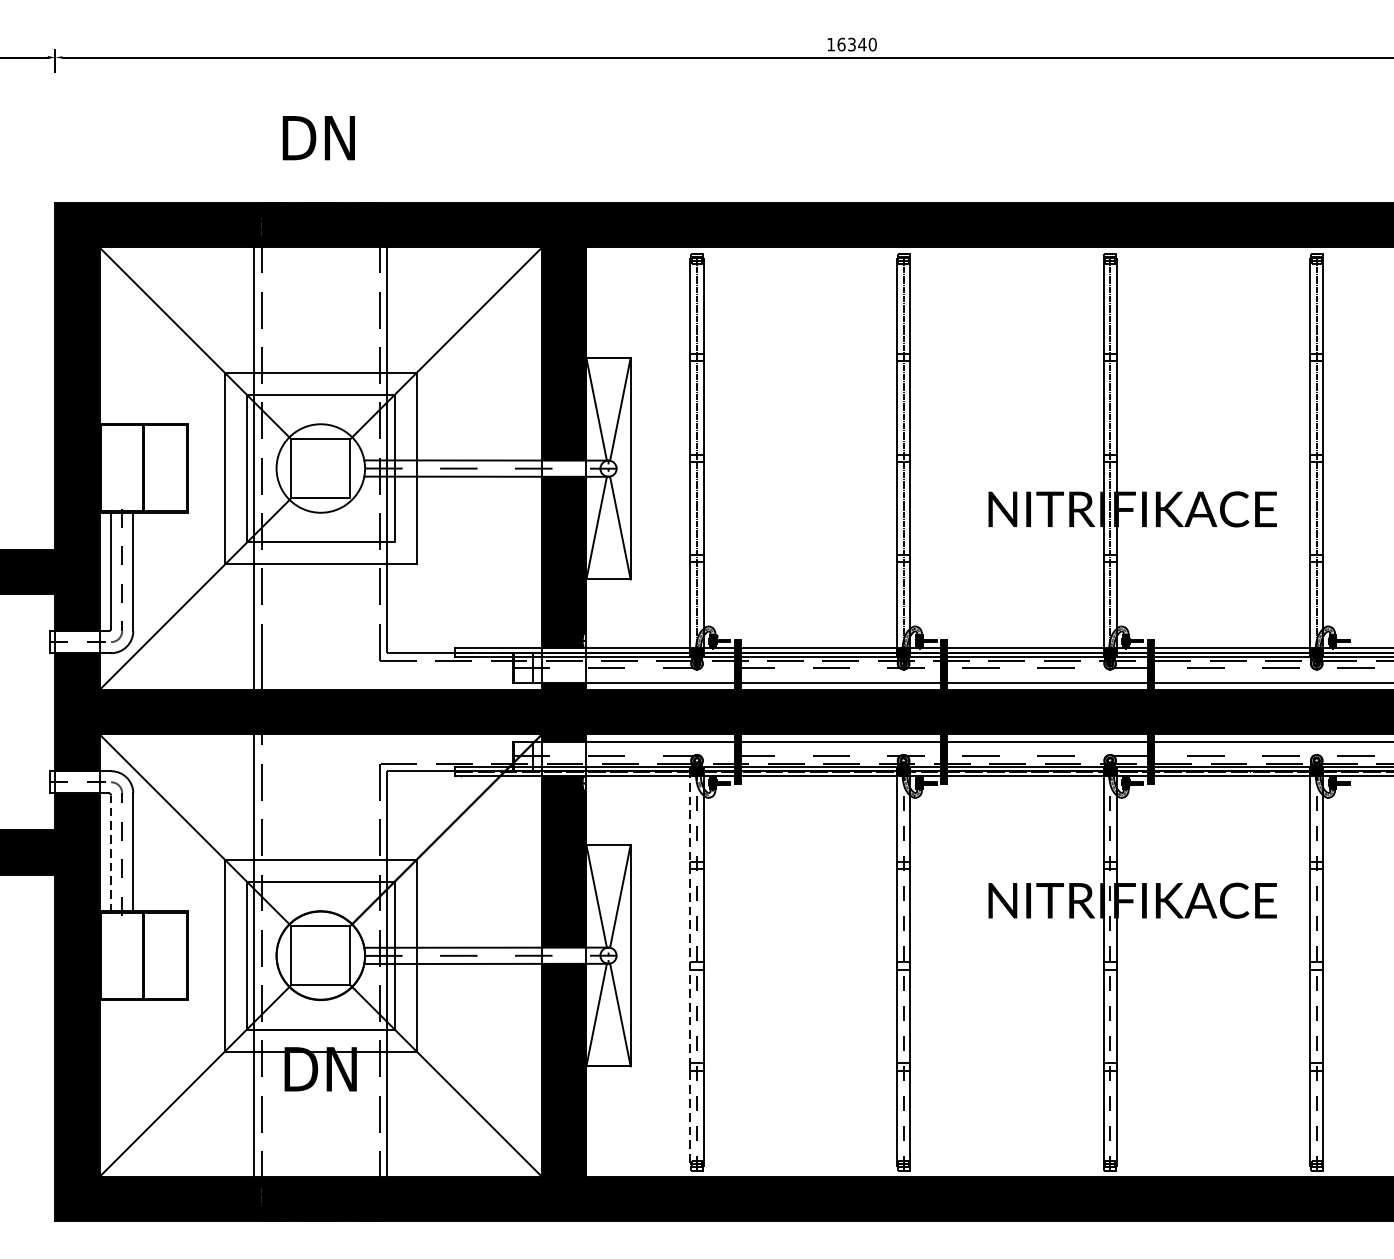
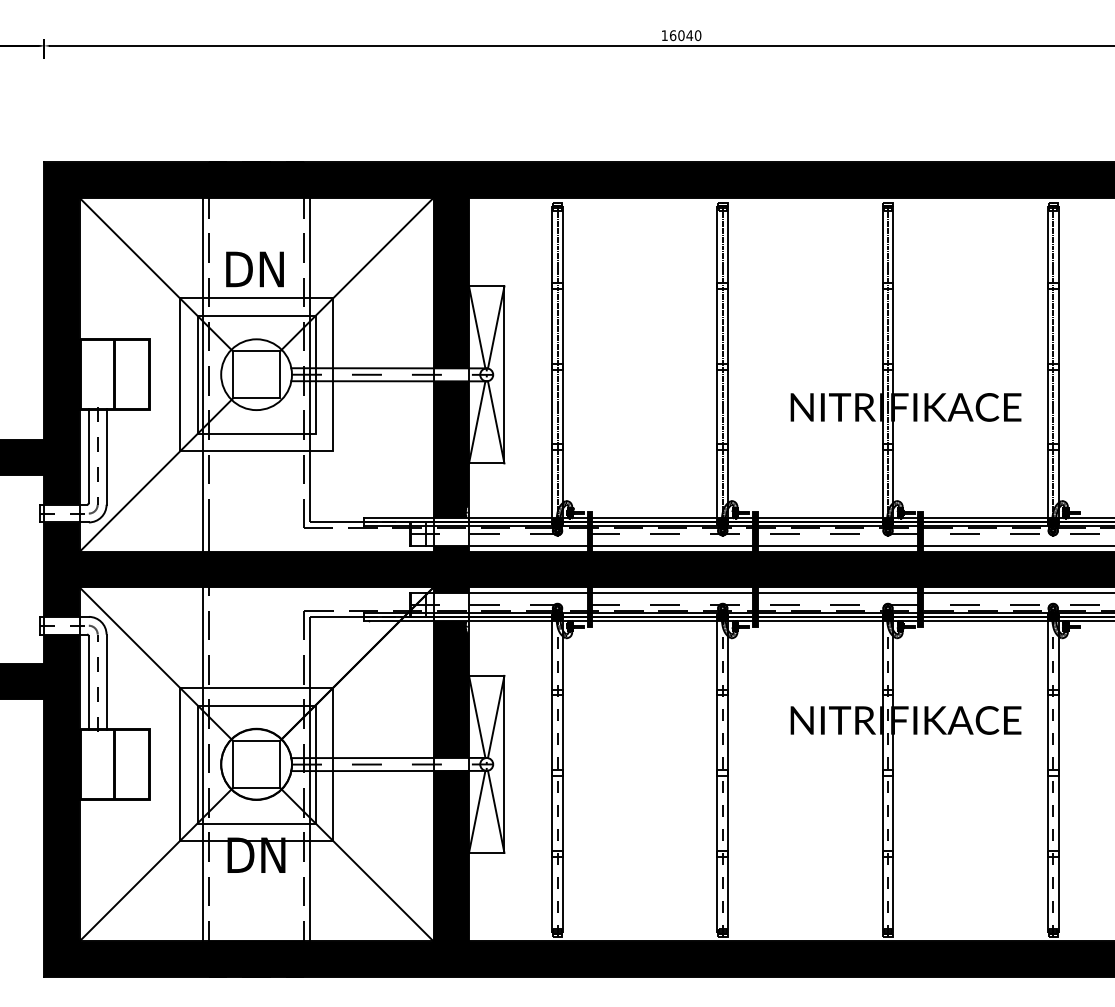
text: (852, 44) -> (681, 35), 16340 -> 16040
text: (318, 138) -> (254, 269), moved
line: (110, 854) -> (88, 683), dashed -> solid
line: (690, 968) -> (552, 774), dashed -> solid

